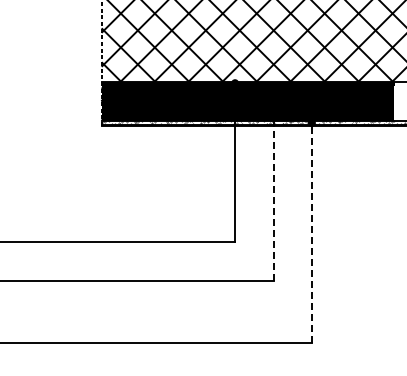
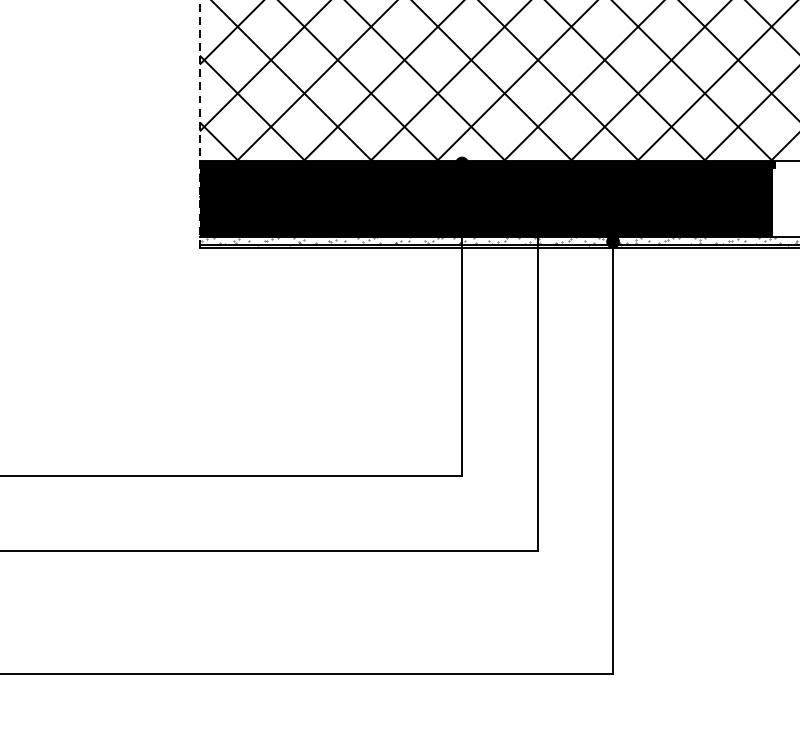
line: (273, 192) -> (537, 378), dashed -> solid
line: (311, 232) -> (612, 456), dashed -> solid

